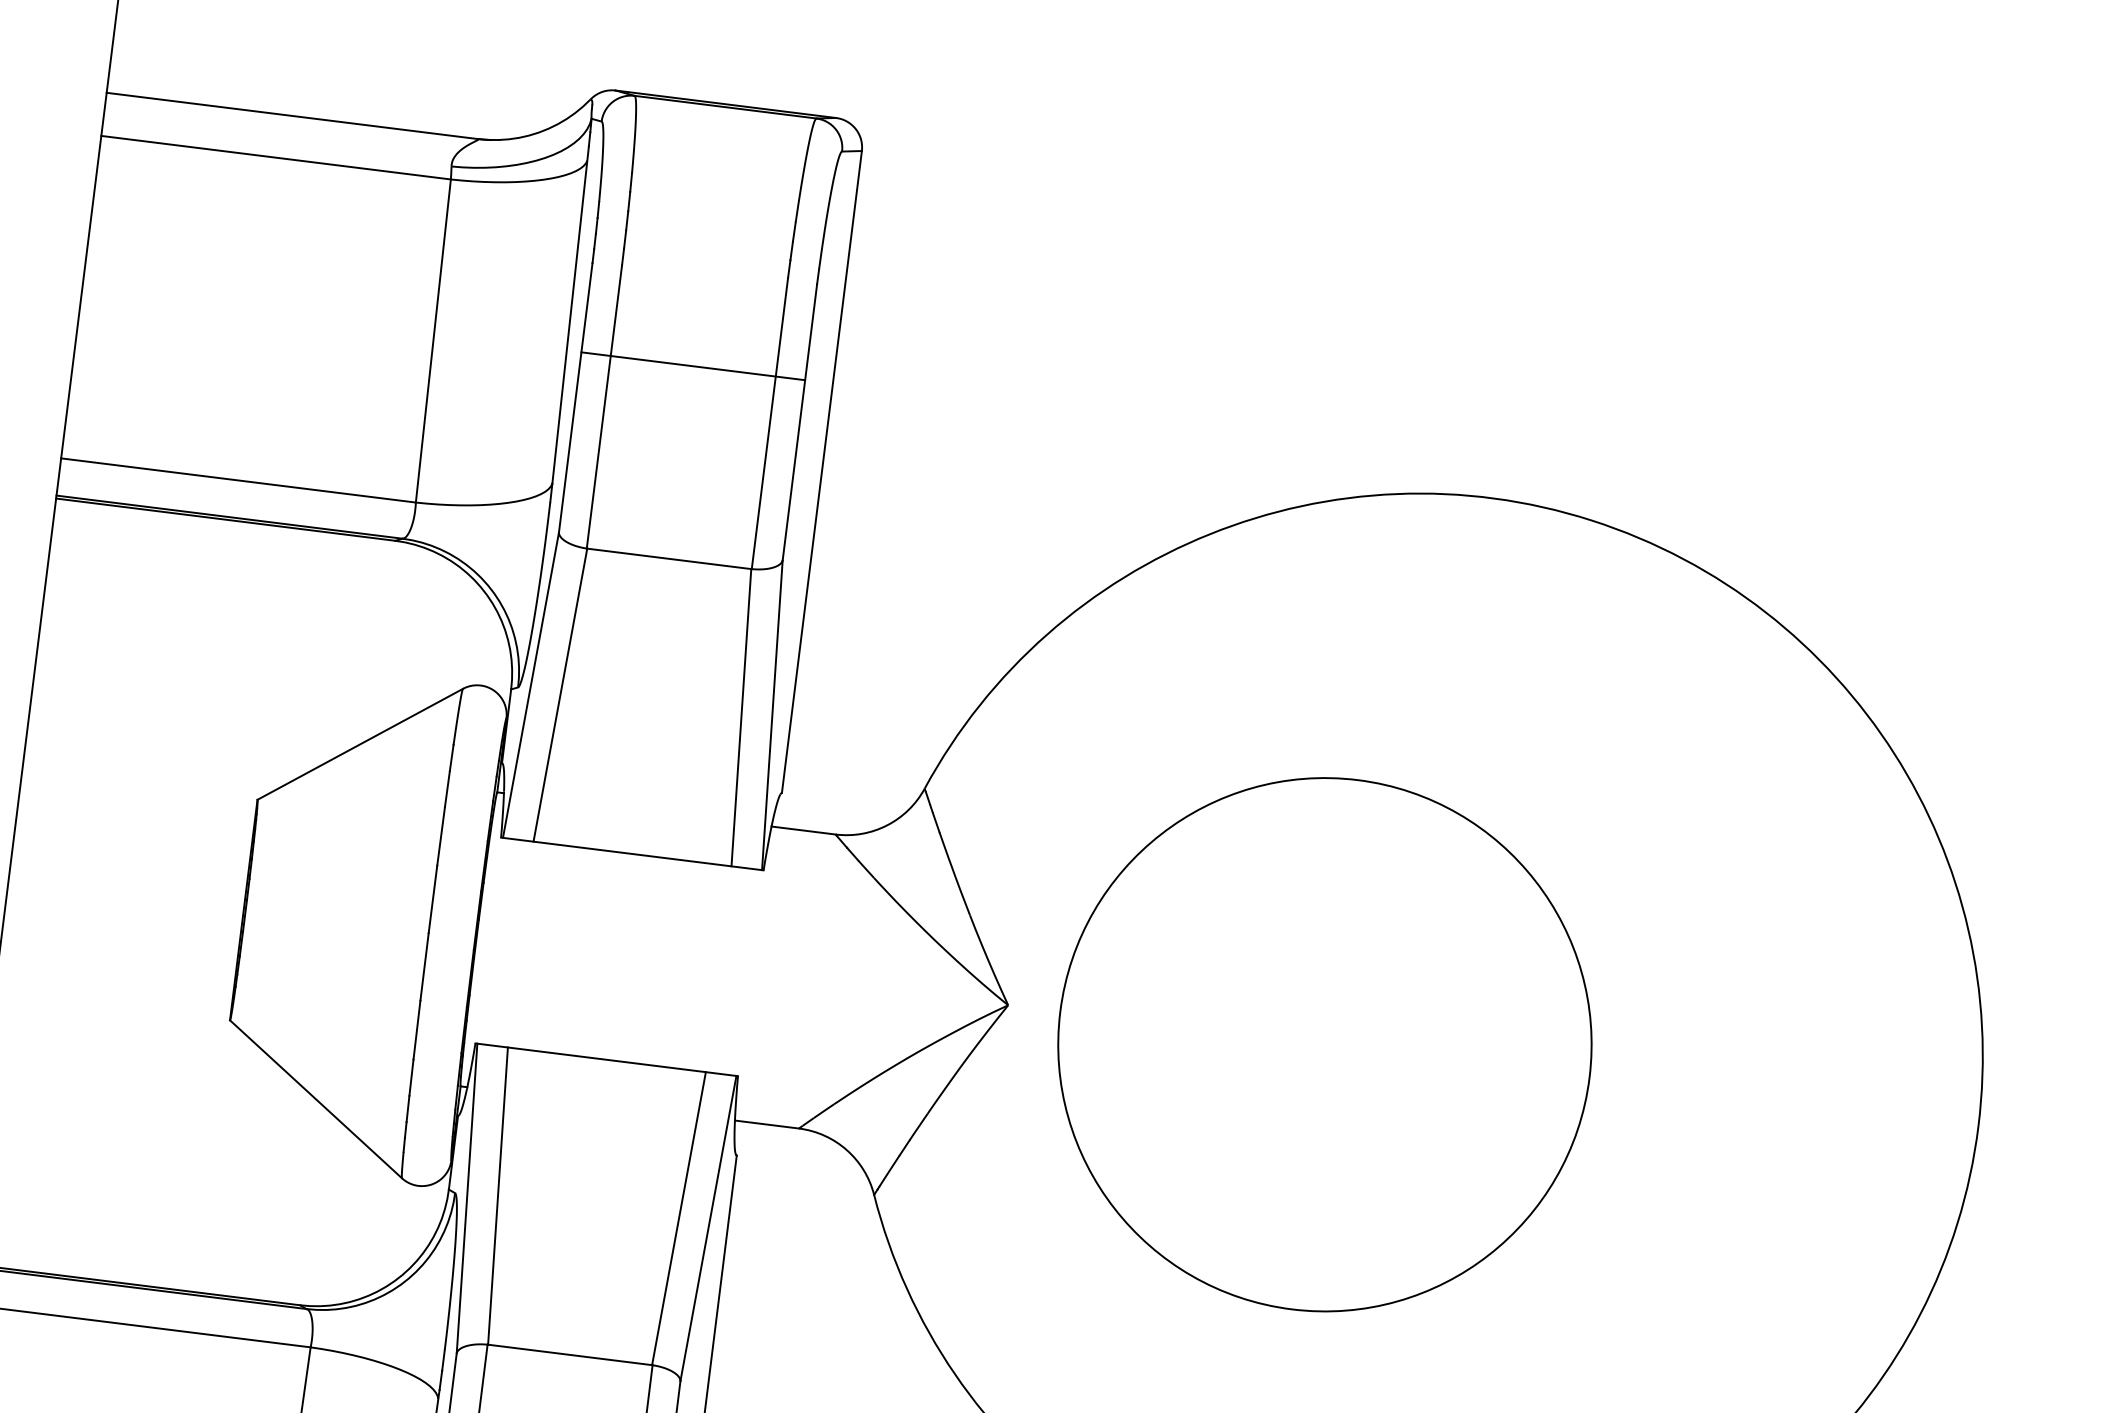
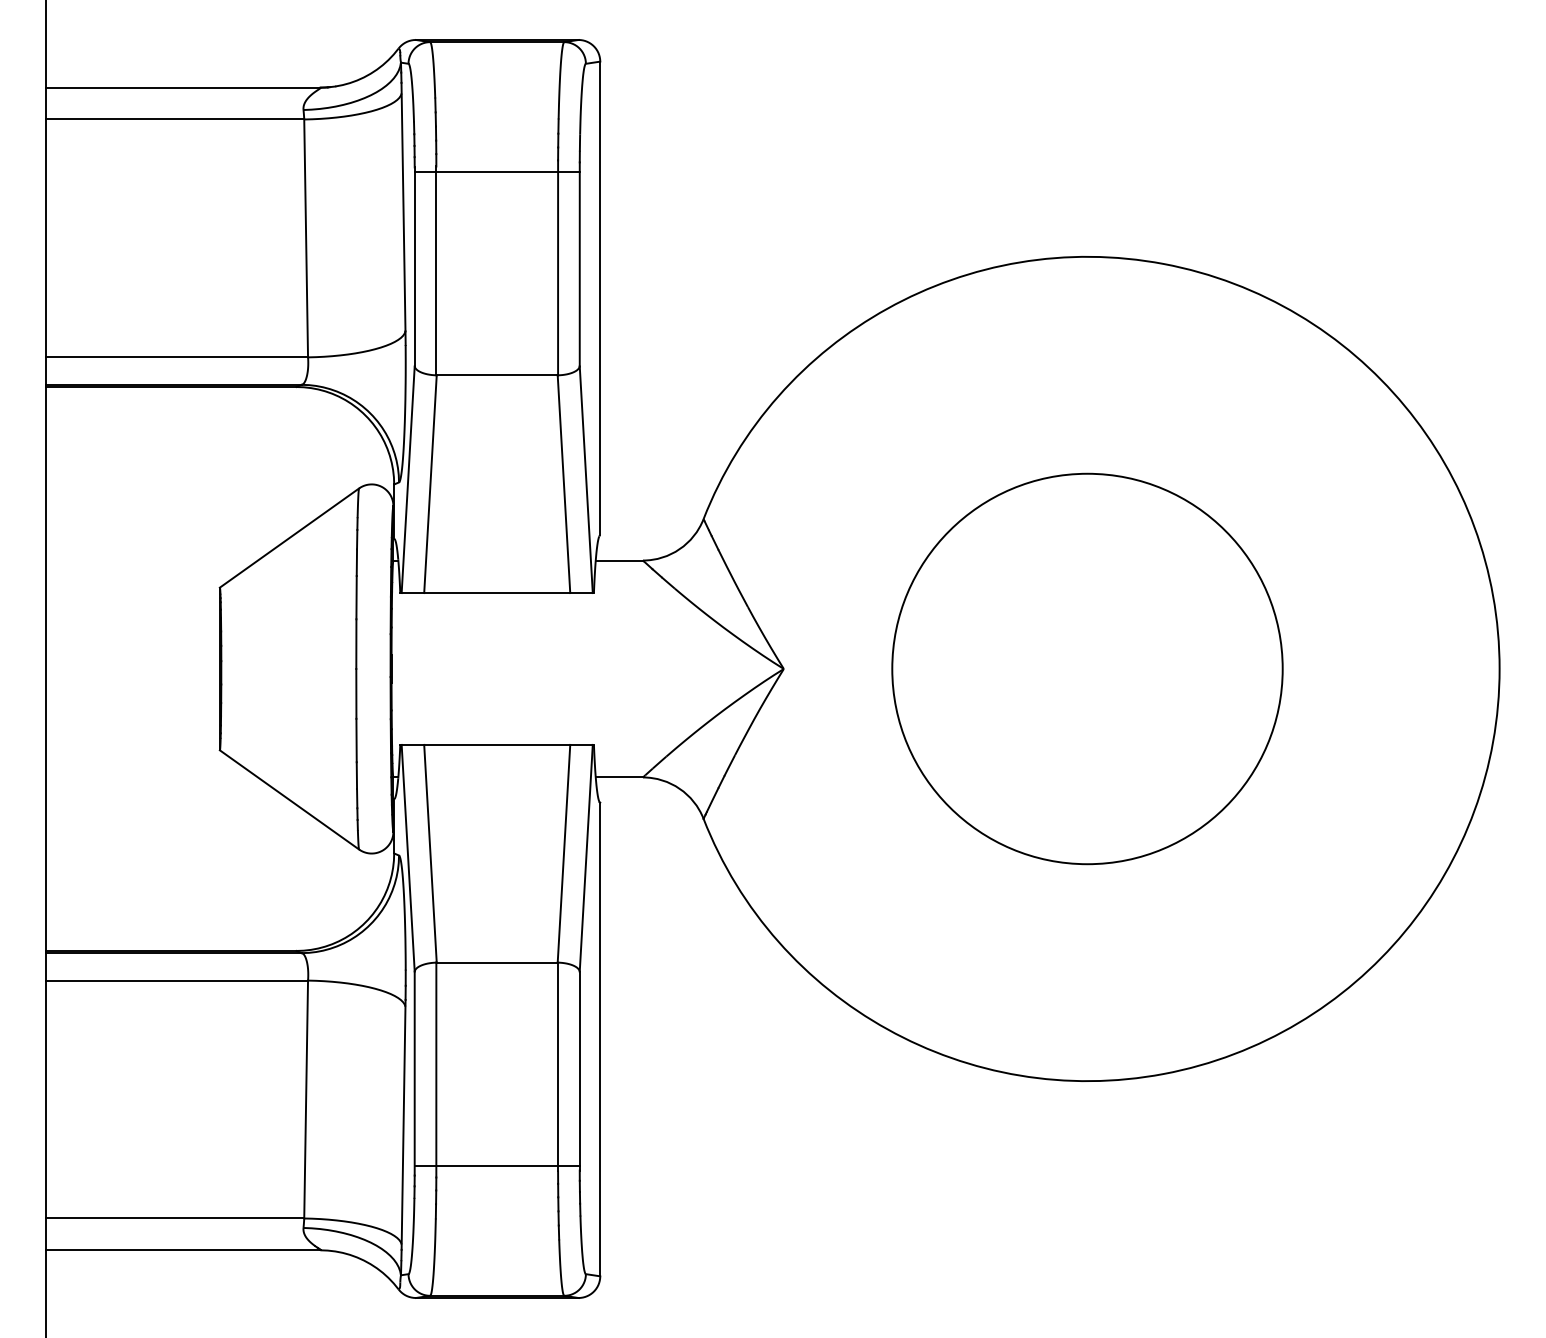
line: (692, 366) -> (496, 172), moved
circle: (1325, 1044) -> (1087, 668), moved

